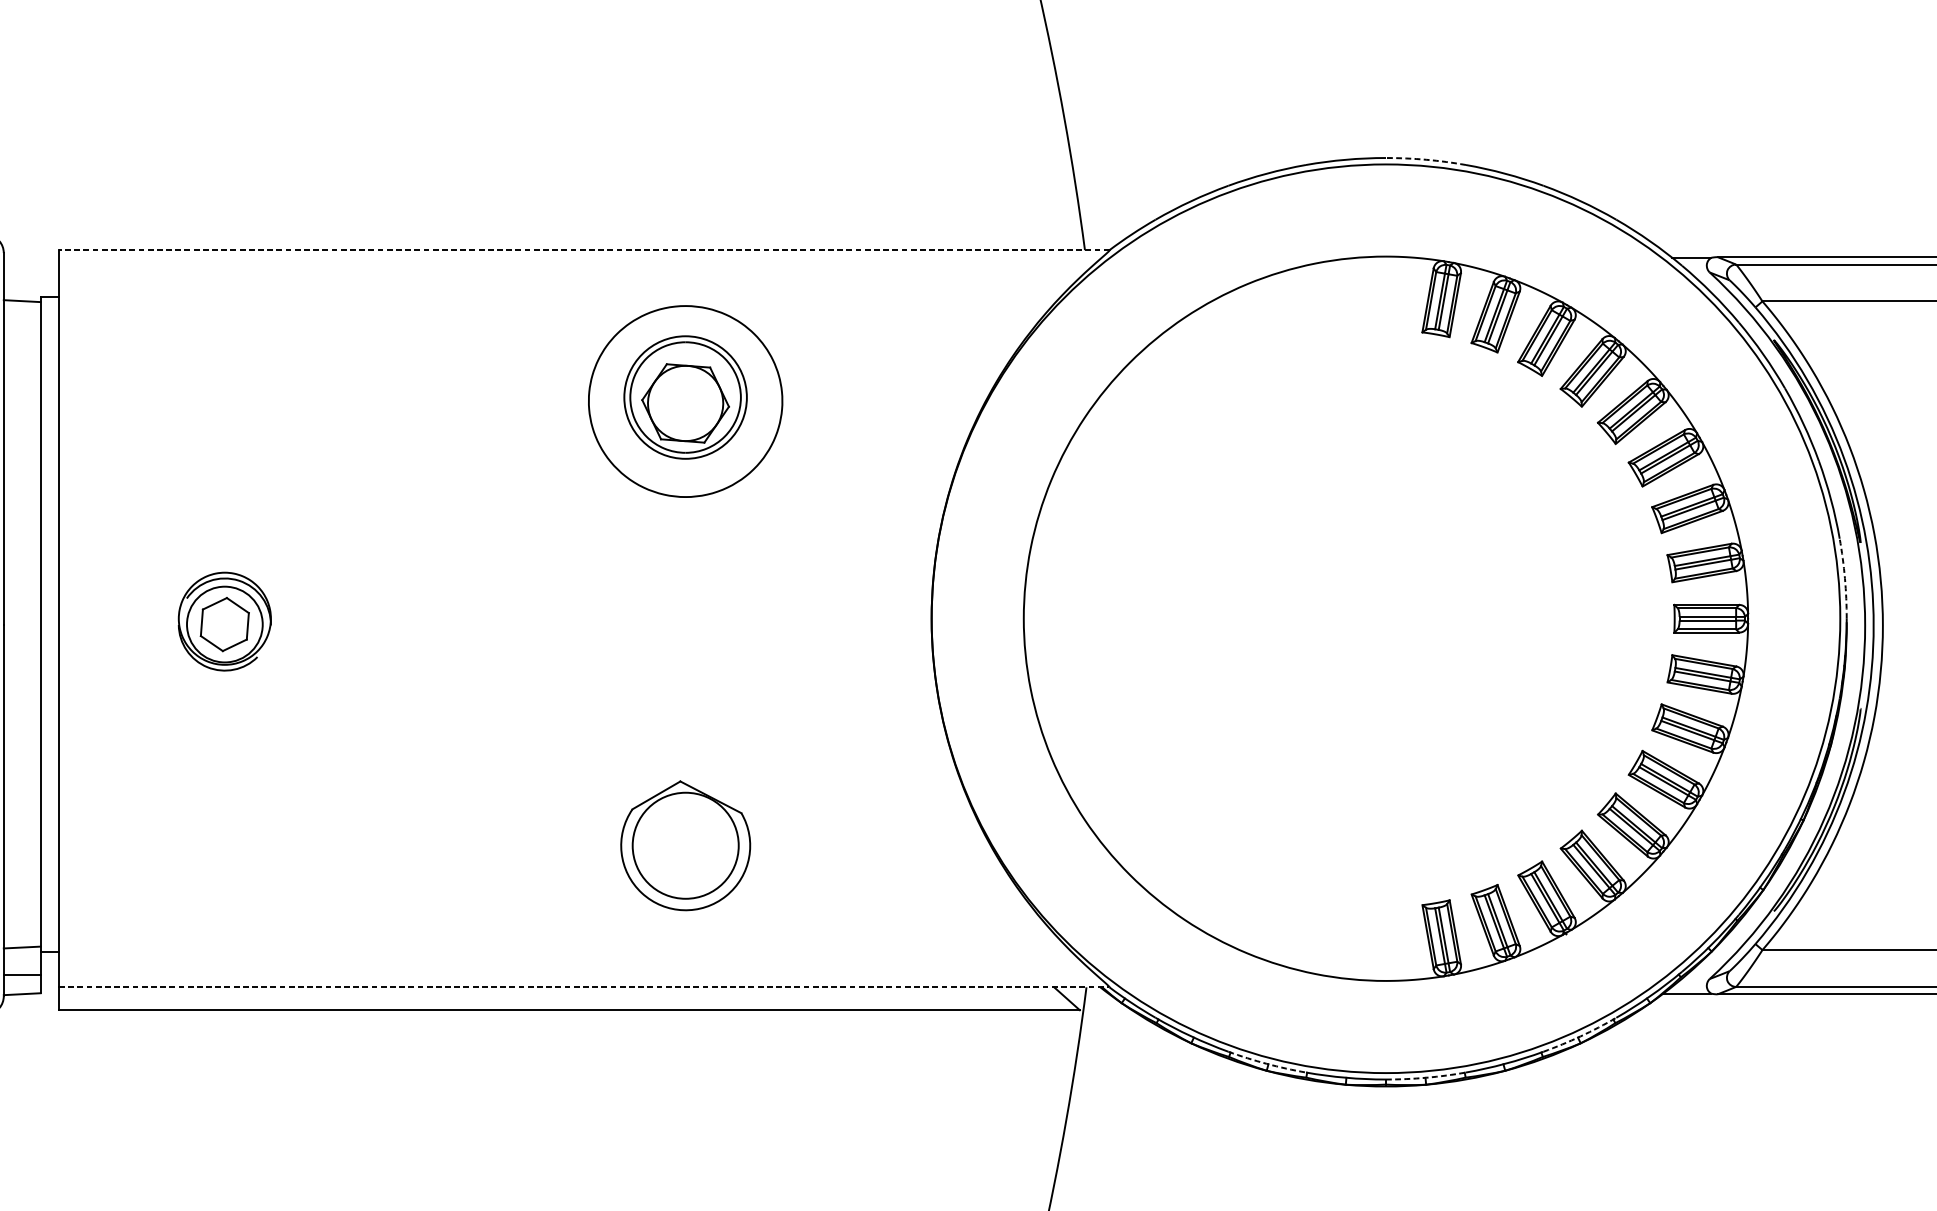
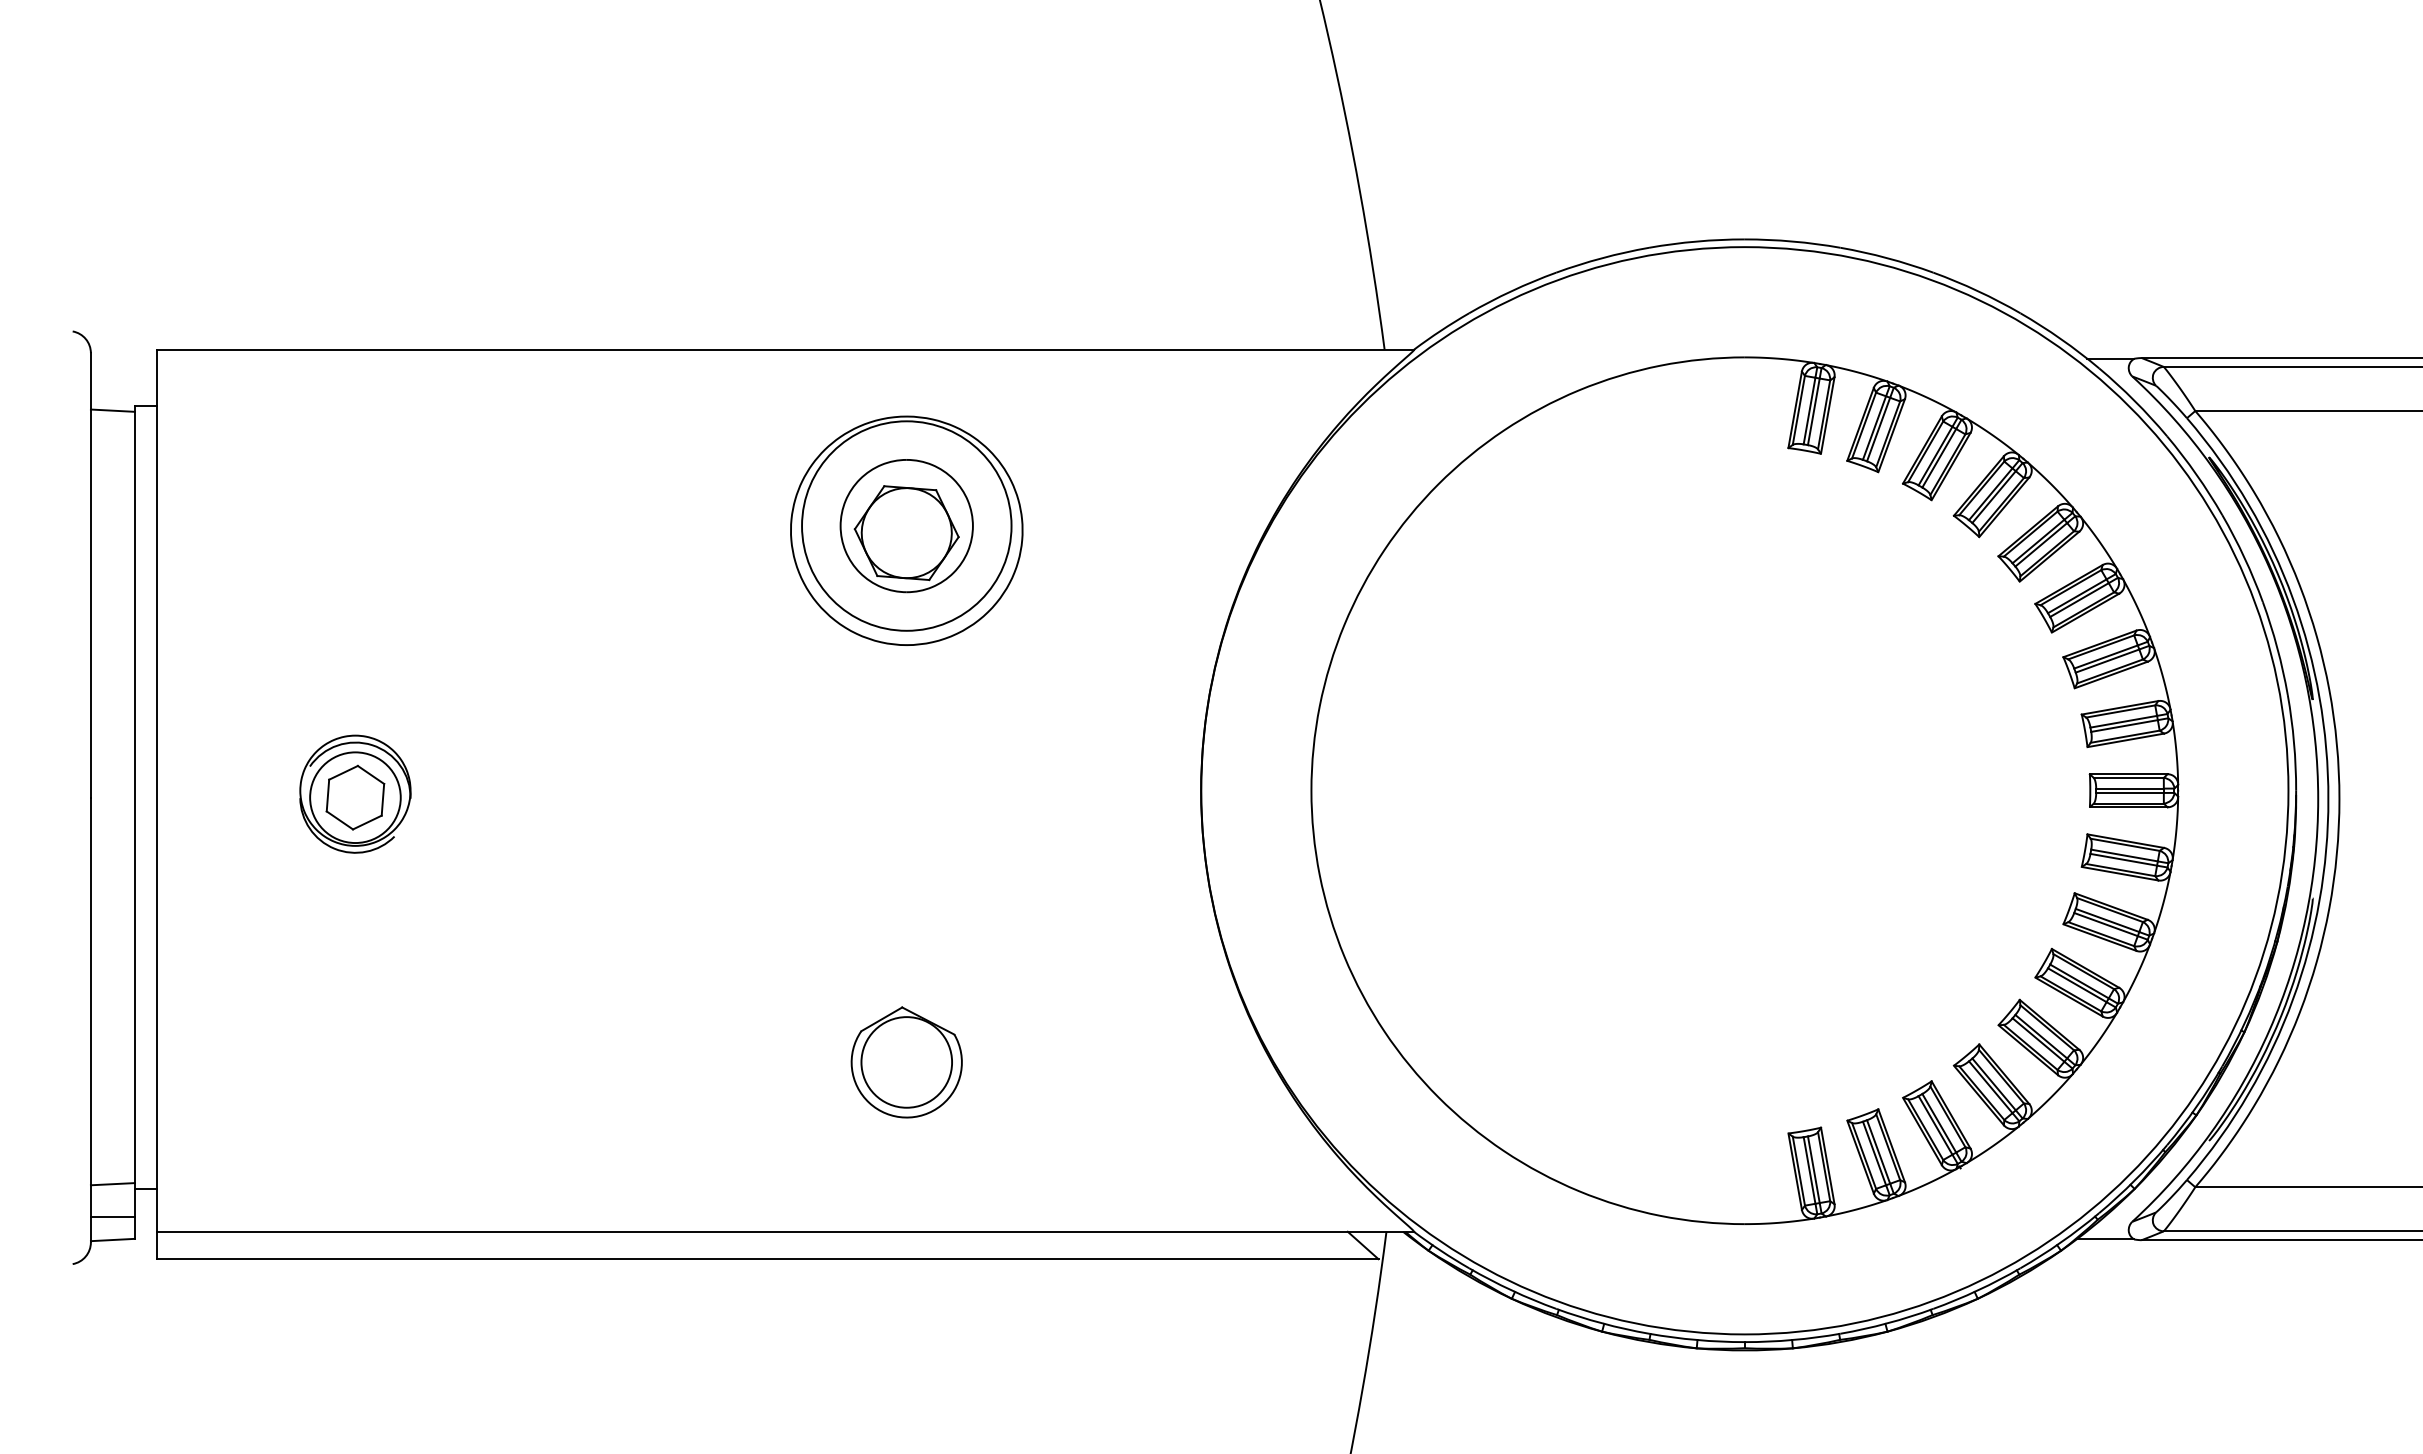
arc: (1425, 159) -> (1792, 241), dashed -> solid
line: (584, 250) -> (785, 349), dashed -> solid
circle: (685, 397) -> (906, 525), size x1.43
arc: (1845, 578) -> (2294, 742), dashed -> solid
part: (685, 845) -> (906, 1062), size x0.71
line: (584, 987) -> (785, 1231), dashed -> solid
arc: (1580, 1036) -> (1977, 1290), dashed -> solid
arc: (1267, 1063) -> (1602, 1323), dashed -> solid
arc: (1425, 1078) -> (1792, 1340), dashed -> solid

